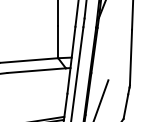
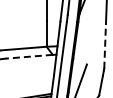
line: (131, 56) -> (105, 45), solid -> dashed
line: (36, 70) -> (29, 56), solid -> dashed

